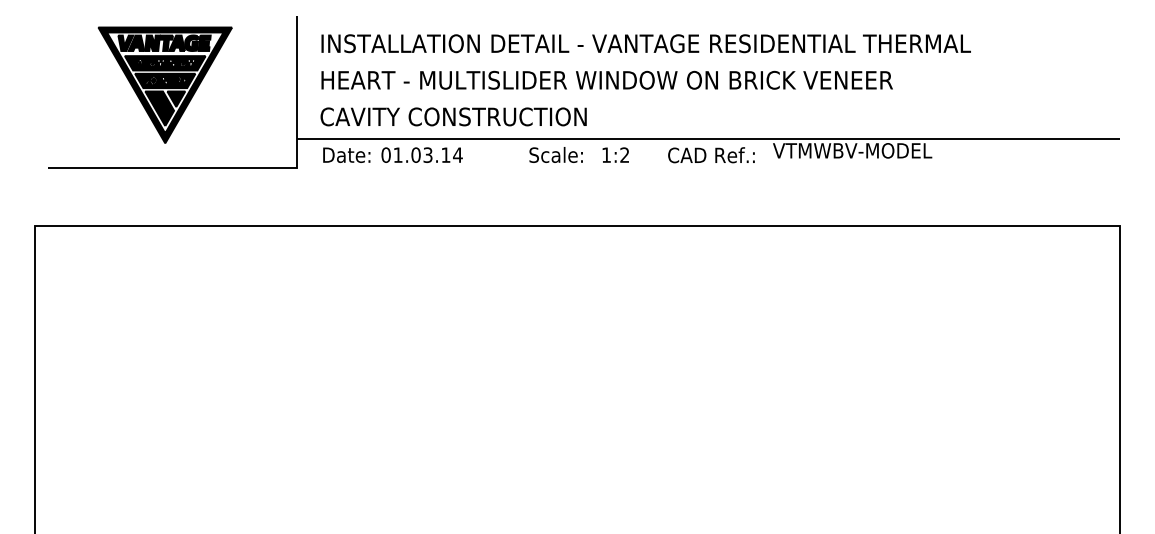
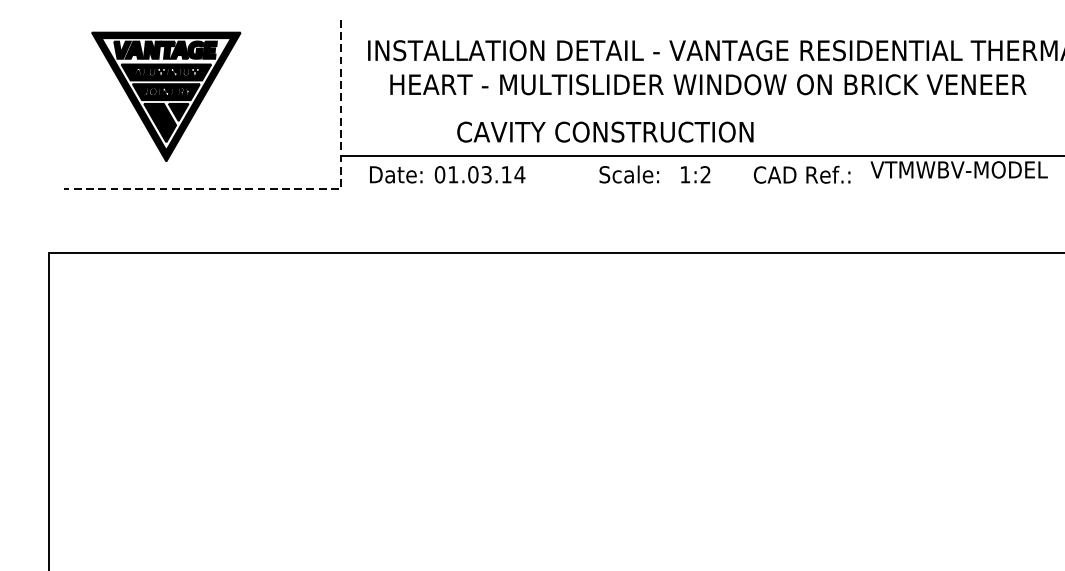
text: (606, 79) -> (707, 83), moved
part: (164, 84) -> (165, 96), moved
text: (453, 116) -> (605, 131), moved
line: (248, 168) -> (286, 189), solid -> dashed

